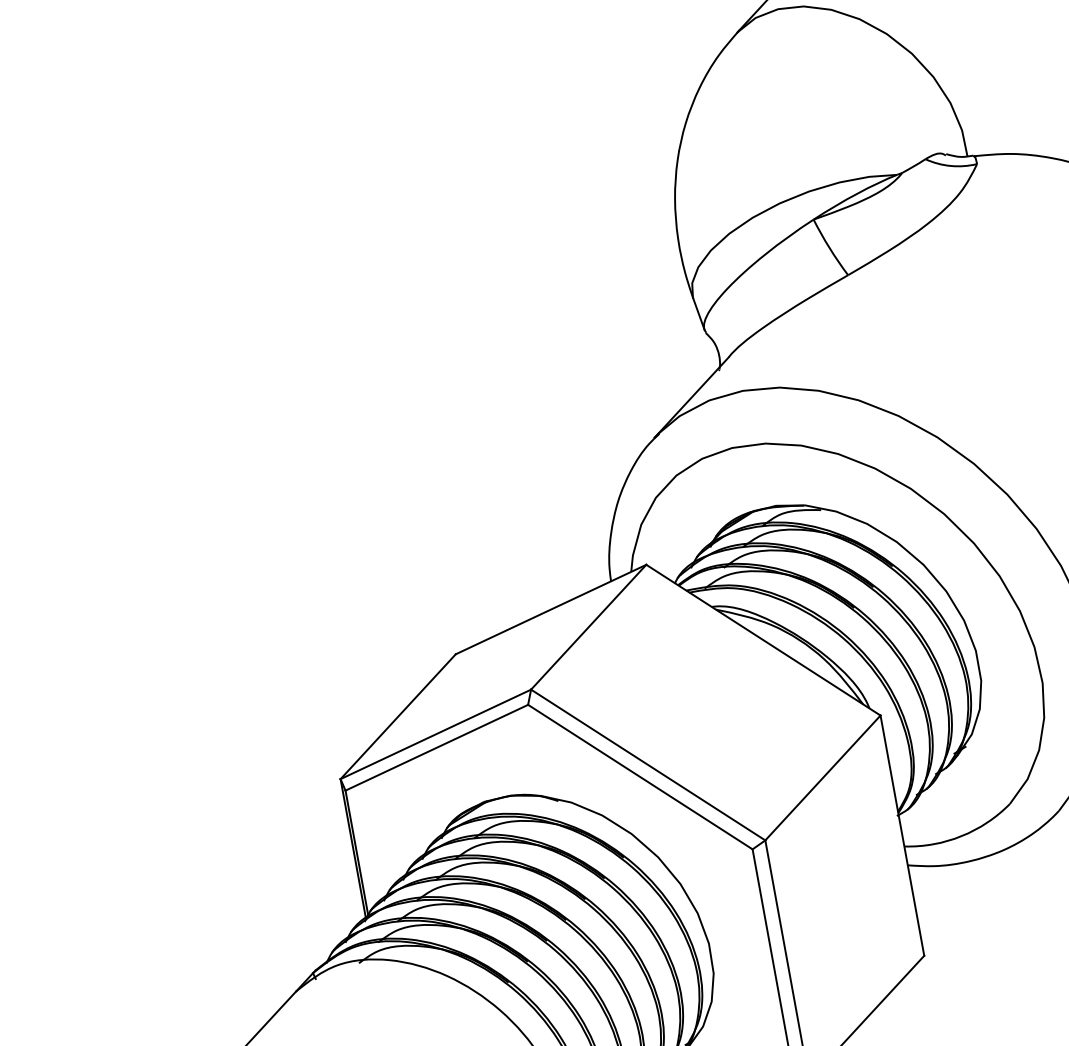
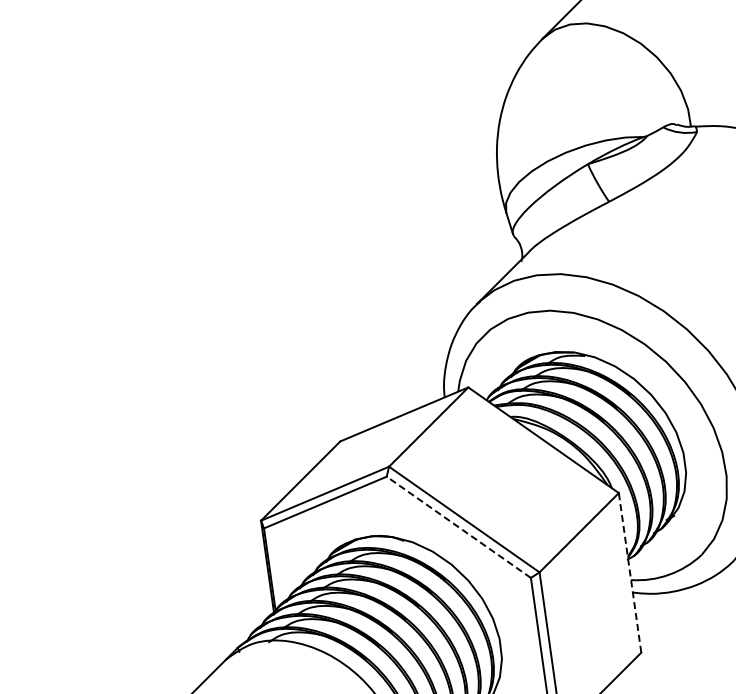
line: (639, 777) -> (458, 527), solid -> dashed
line: (903, 835) -> (630, 572), solid -> dashed

